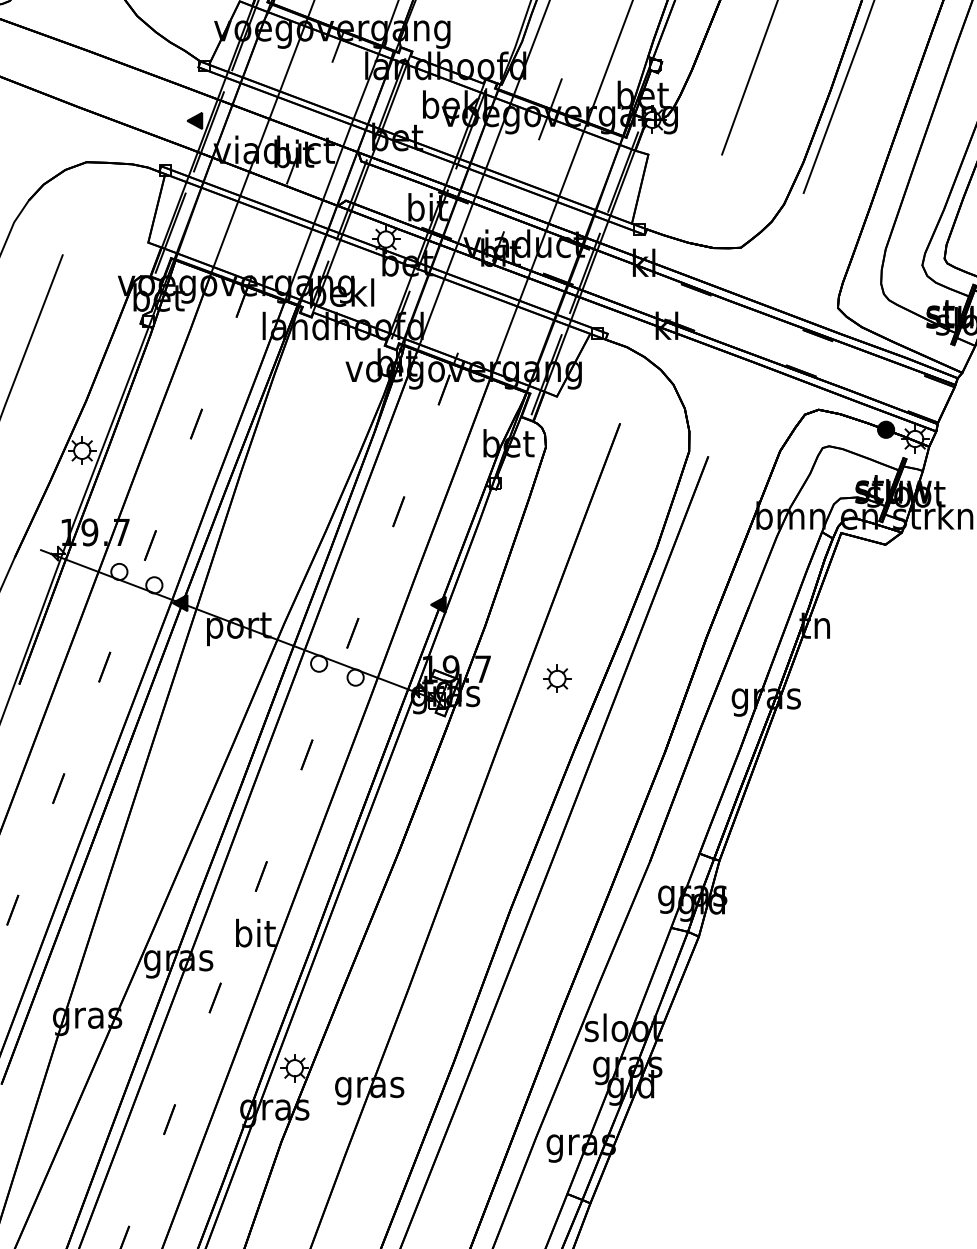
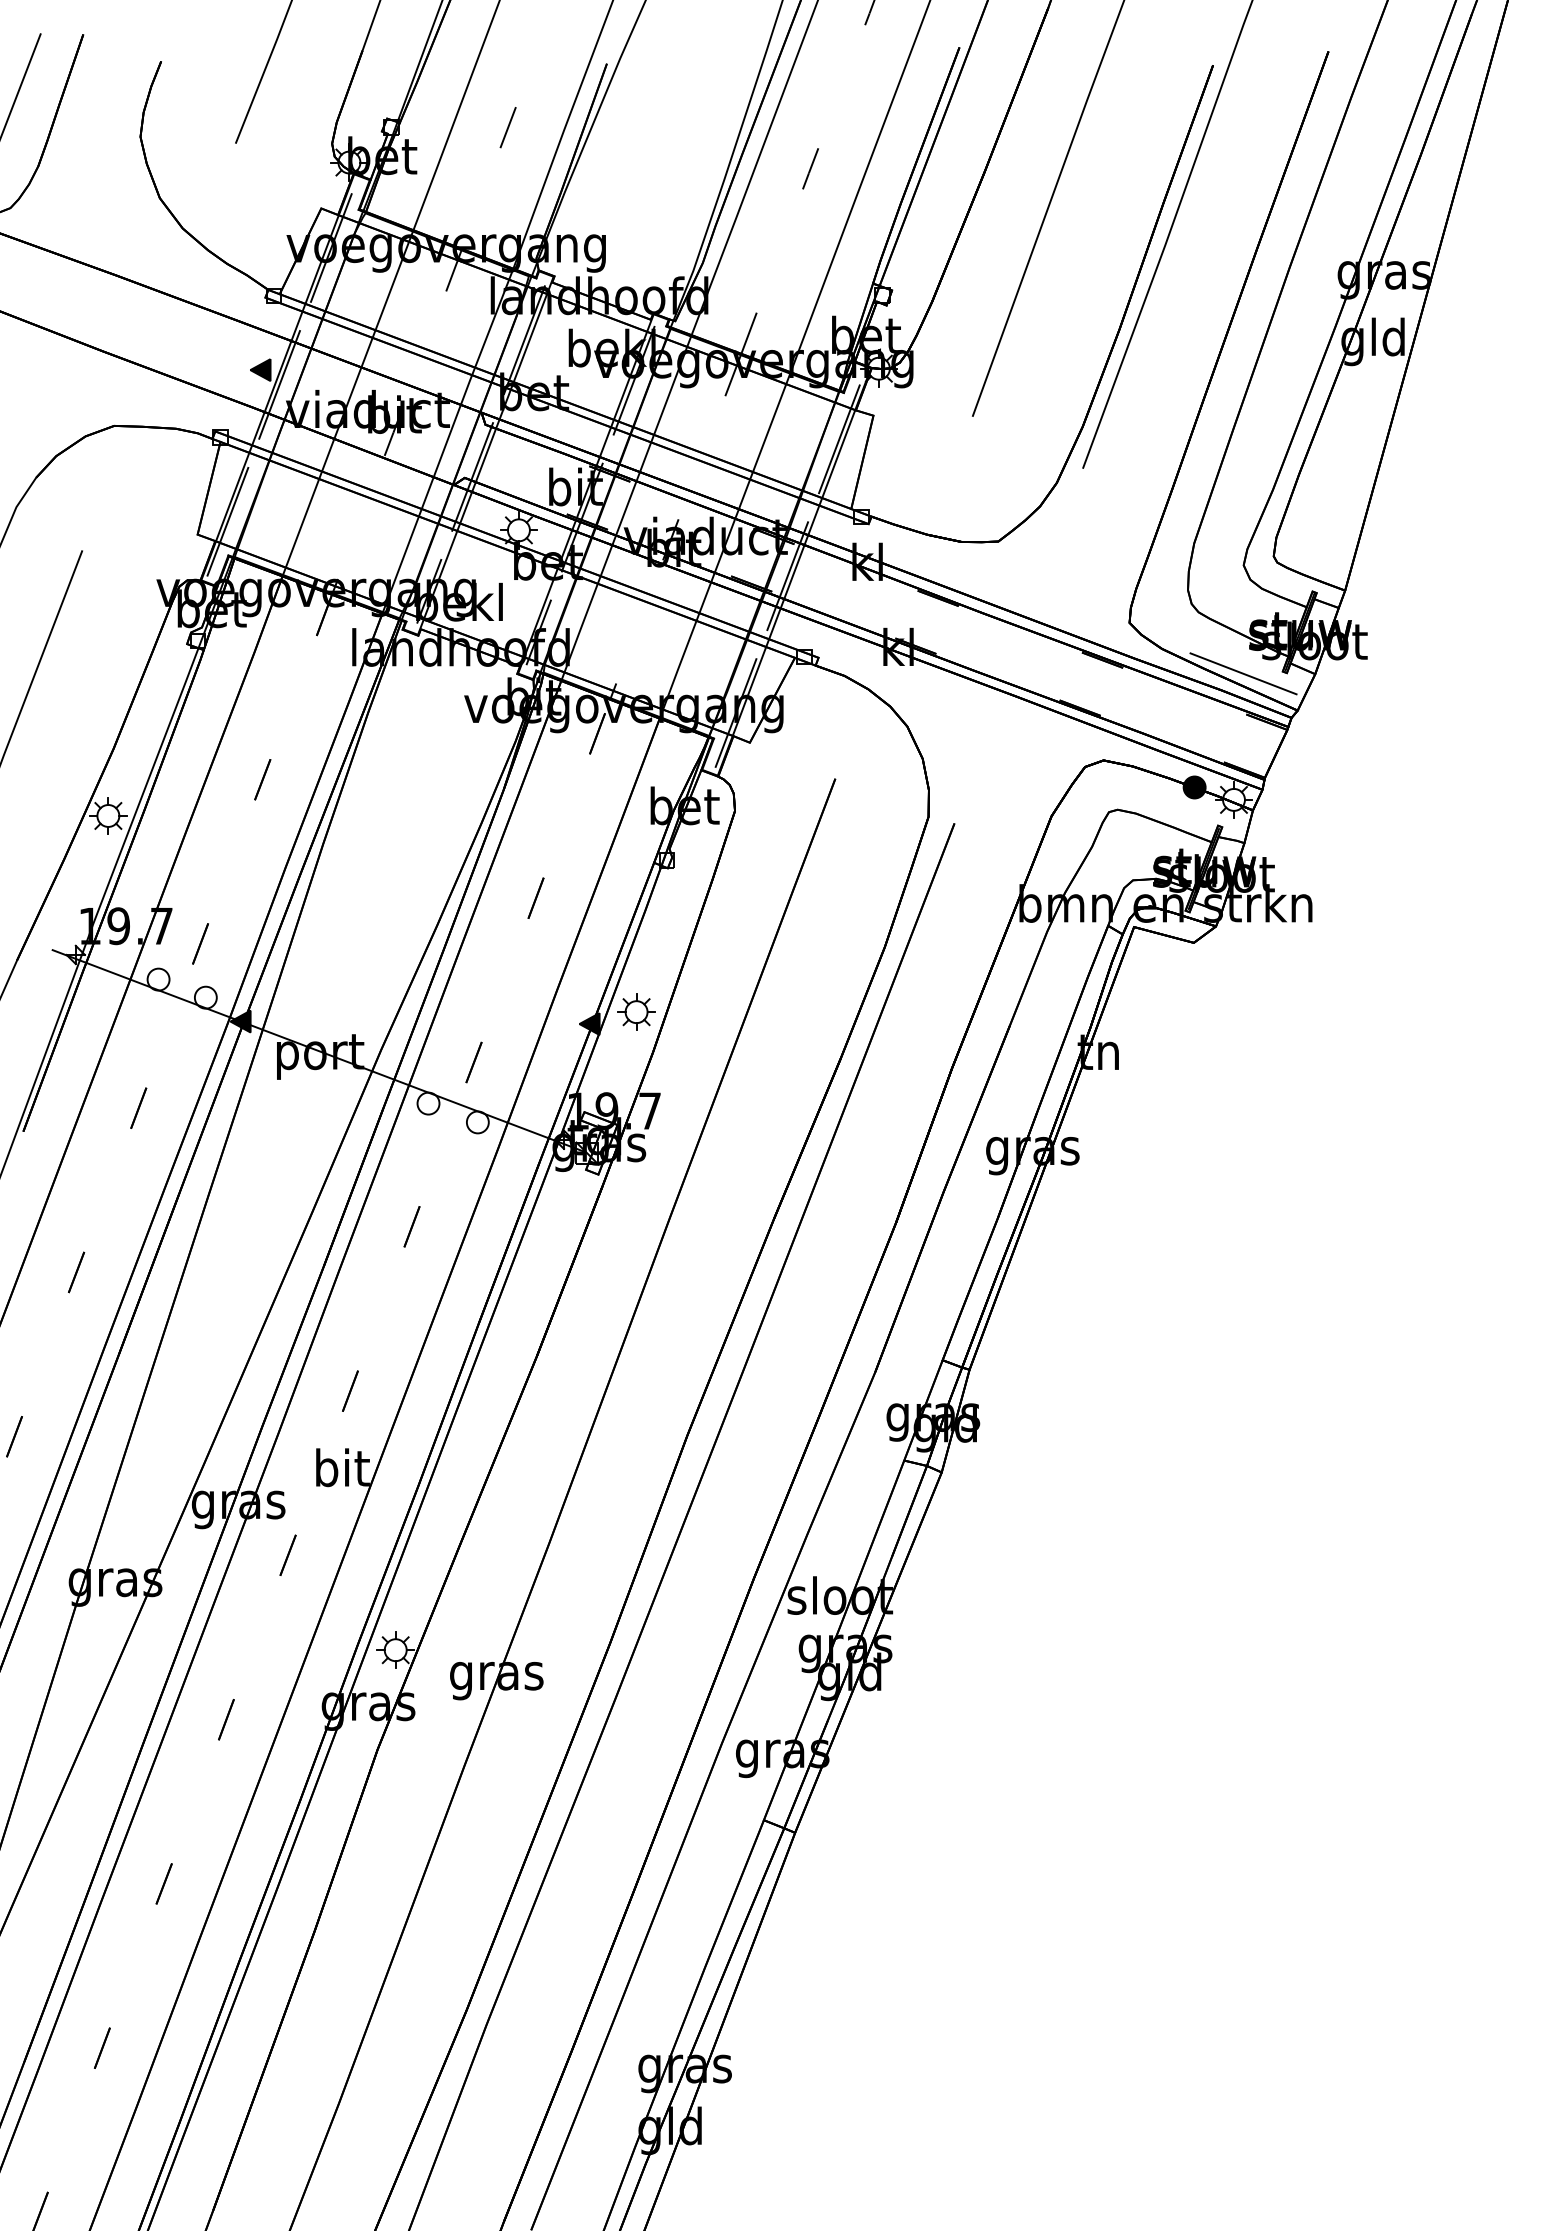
line: (922, 345) -> (1243, 673), added
part: (557, 678) -> (636, 1011), moved

